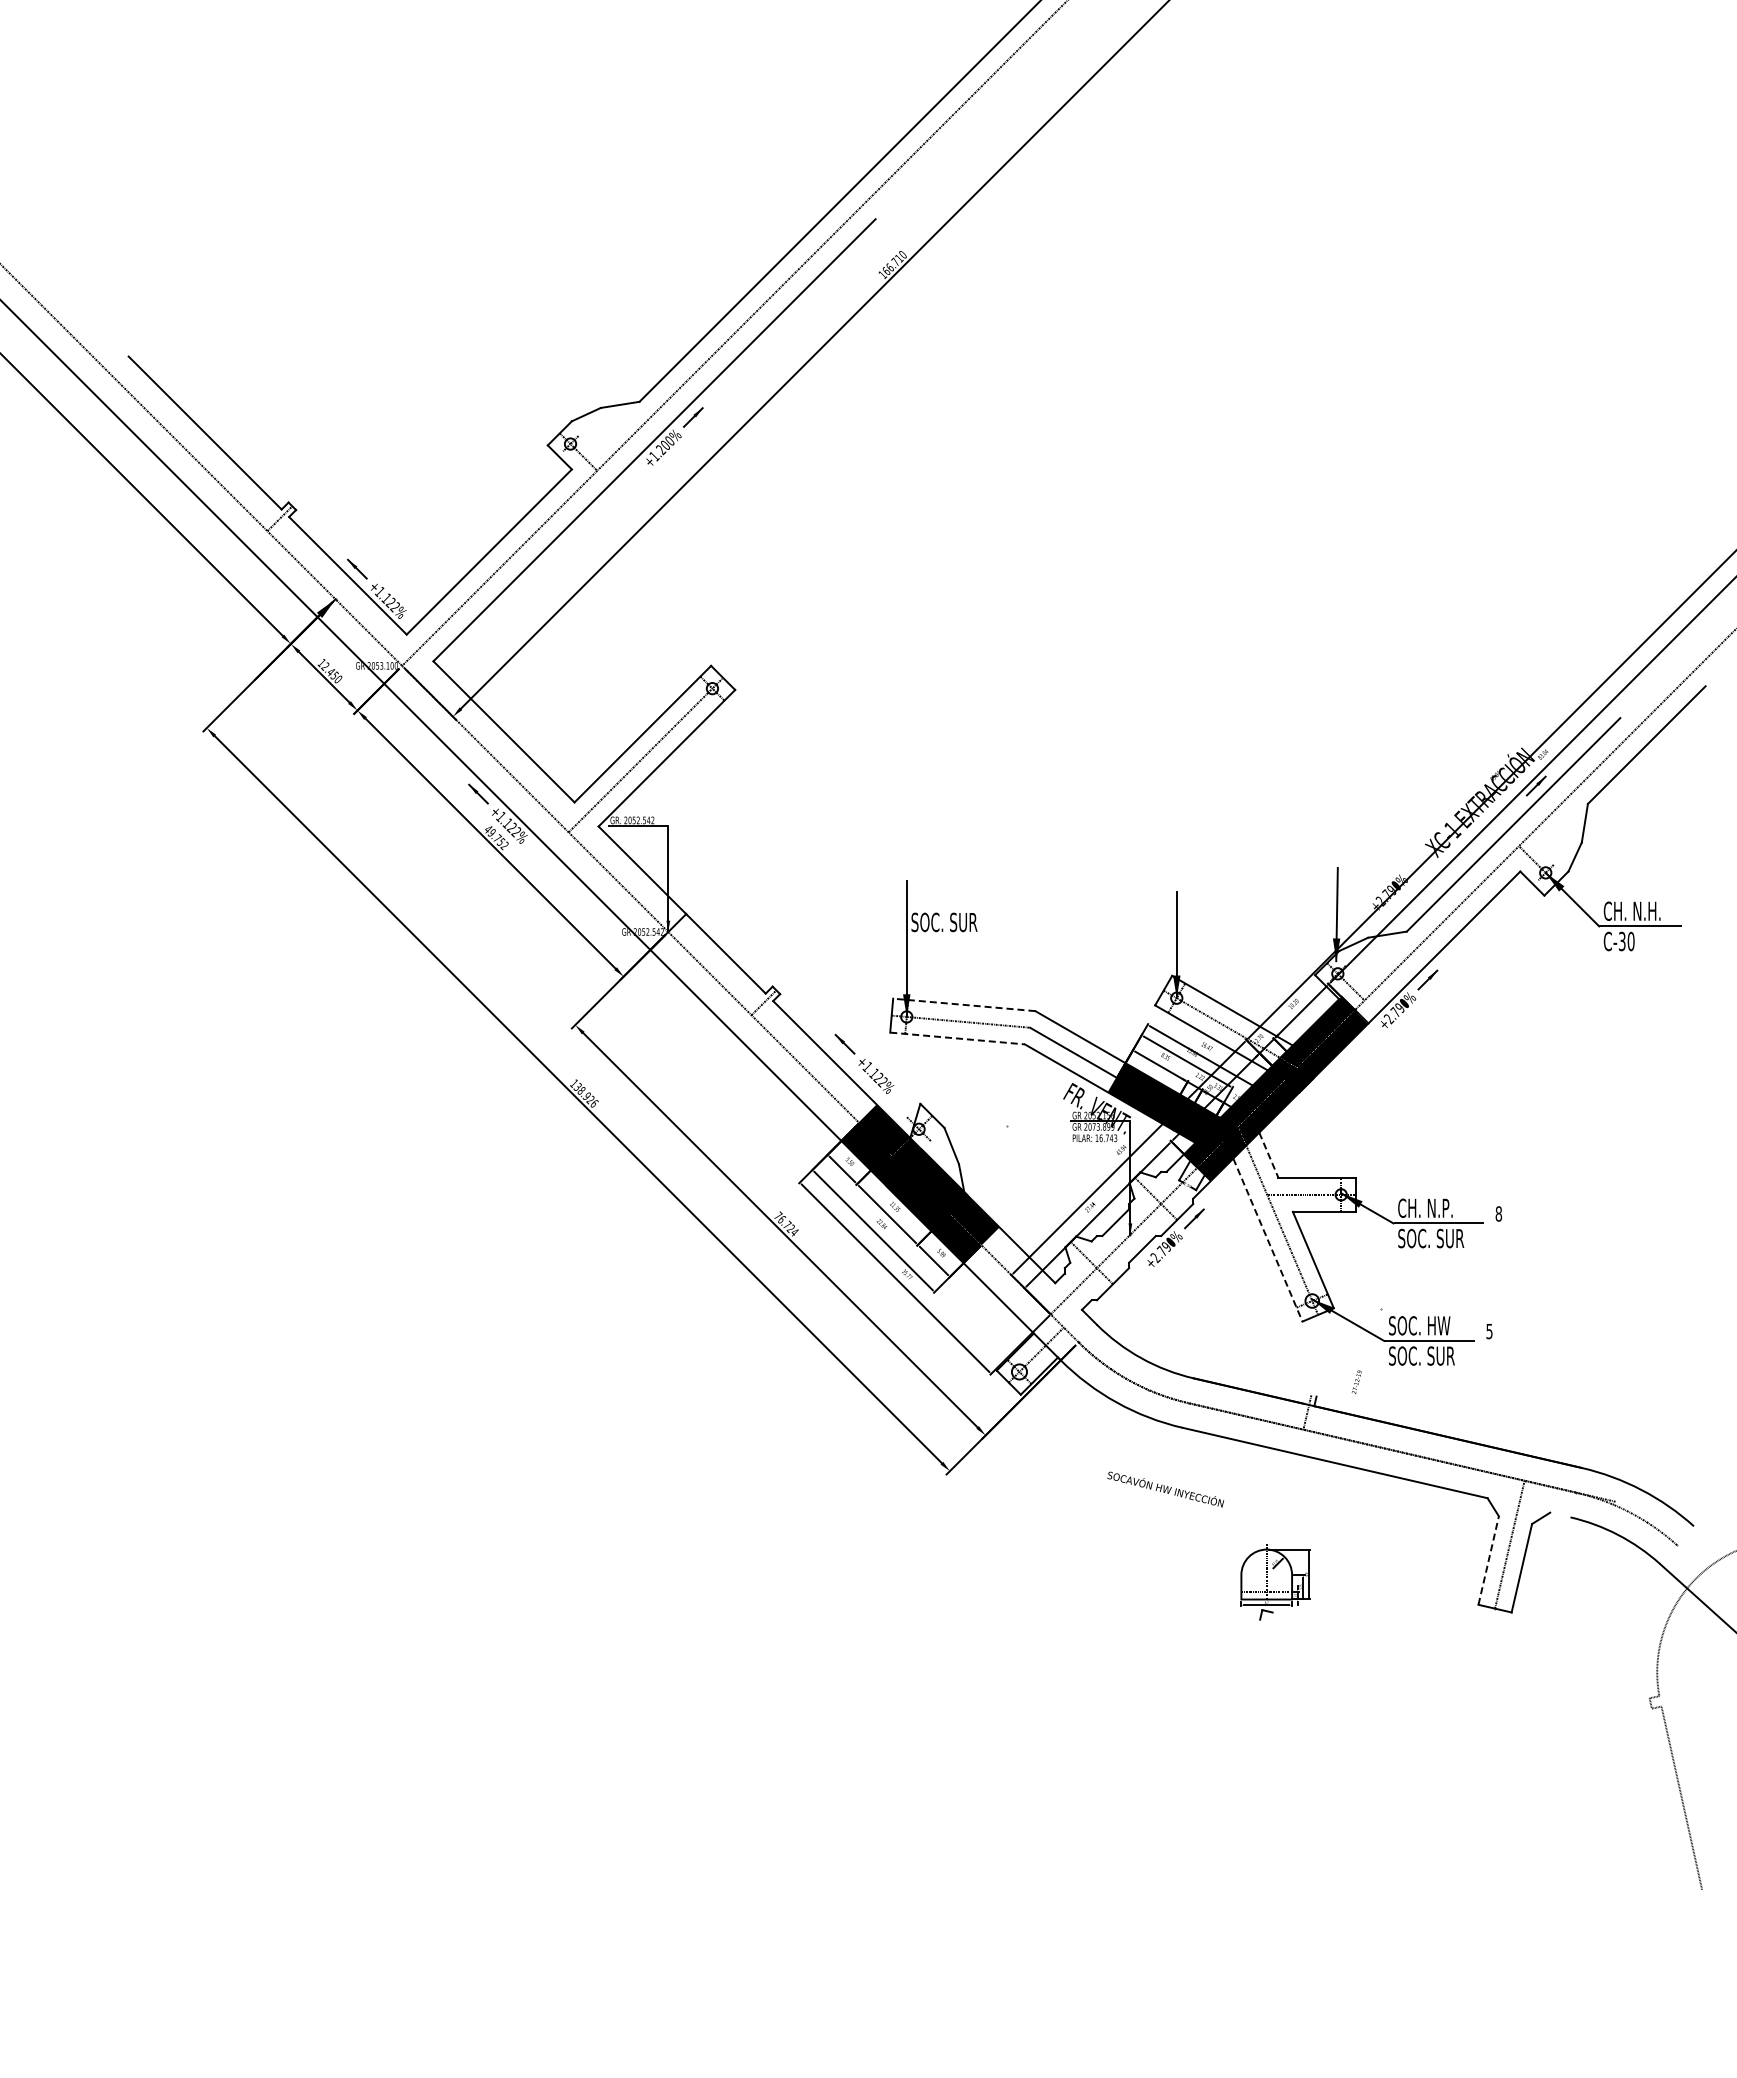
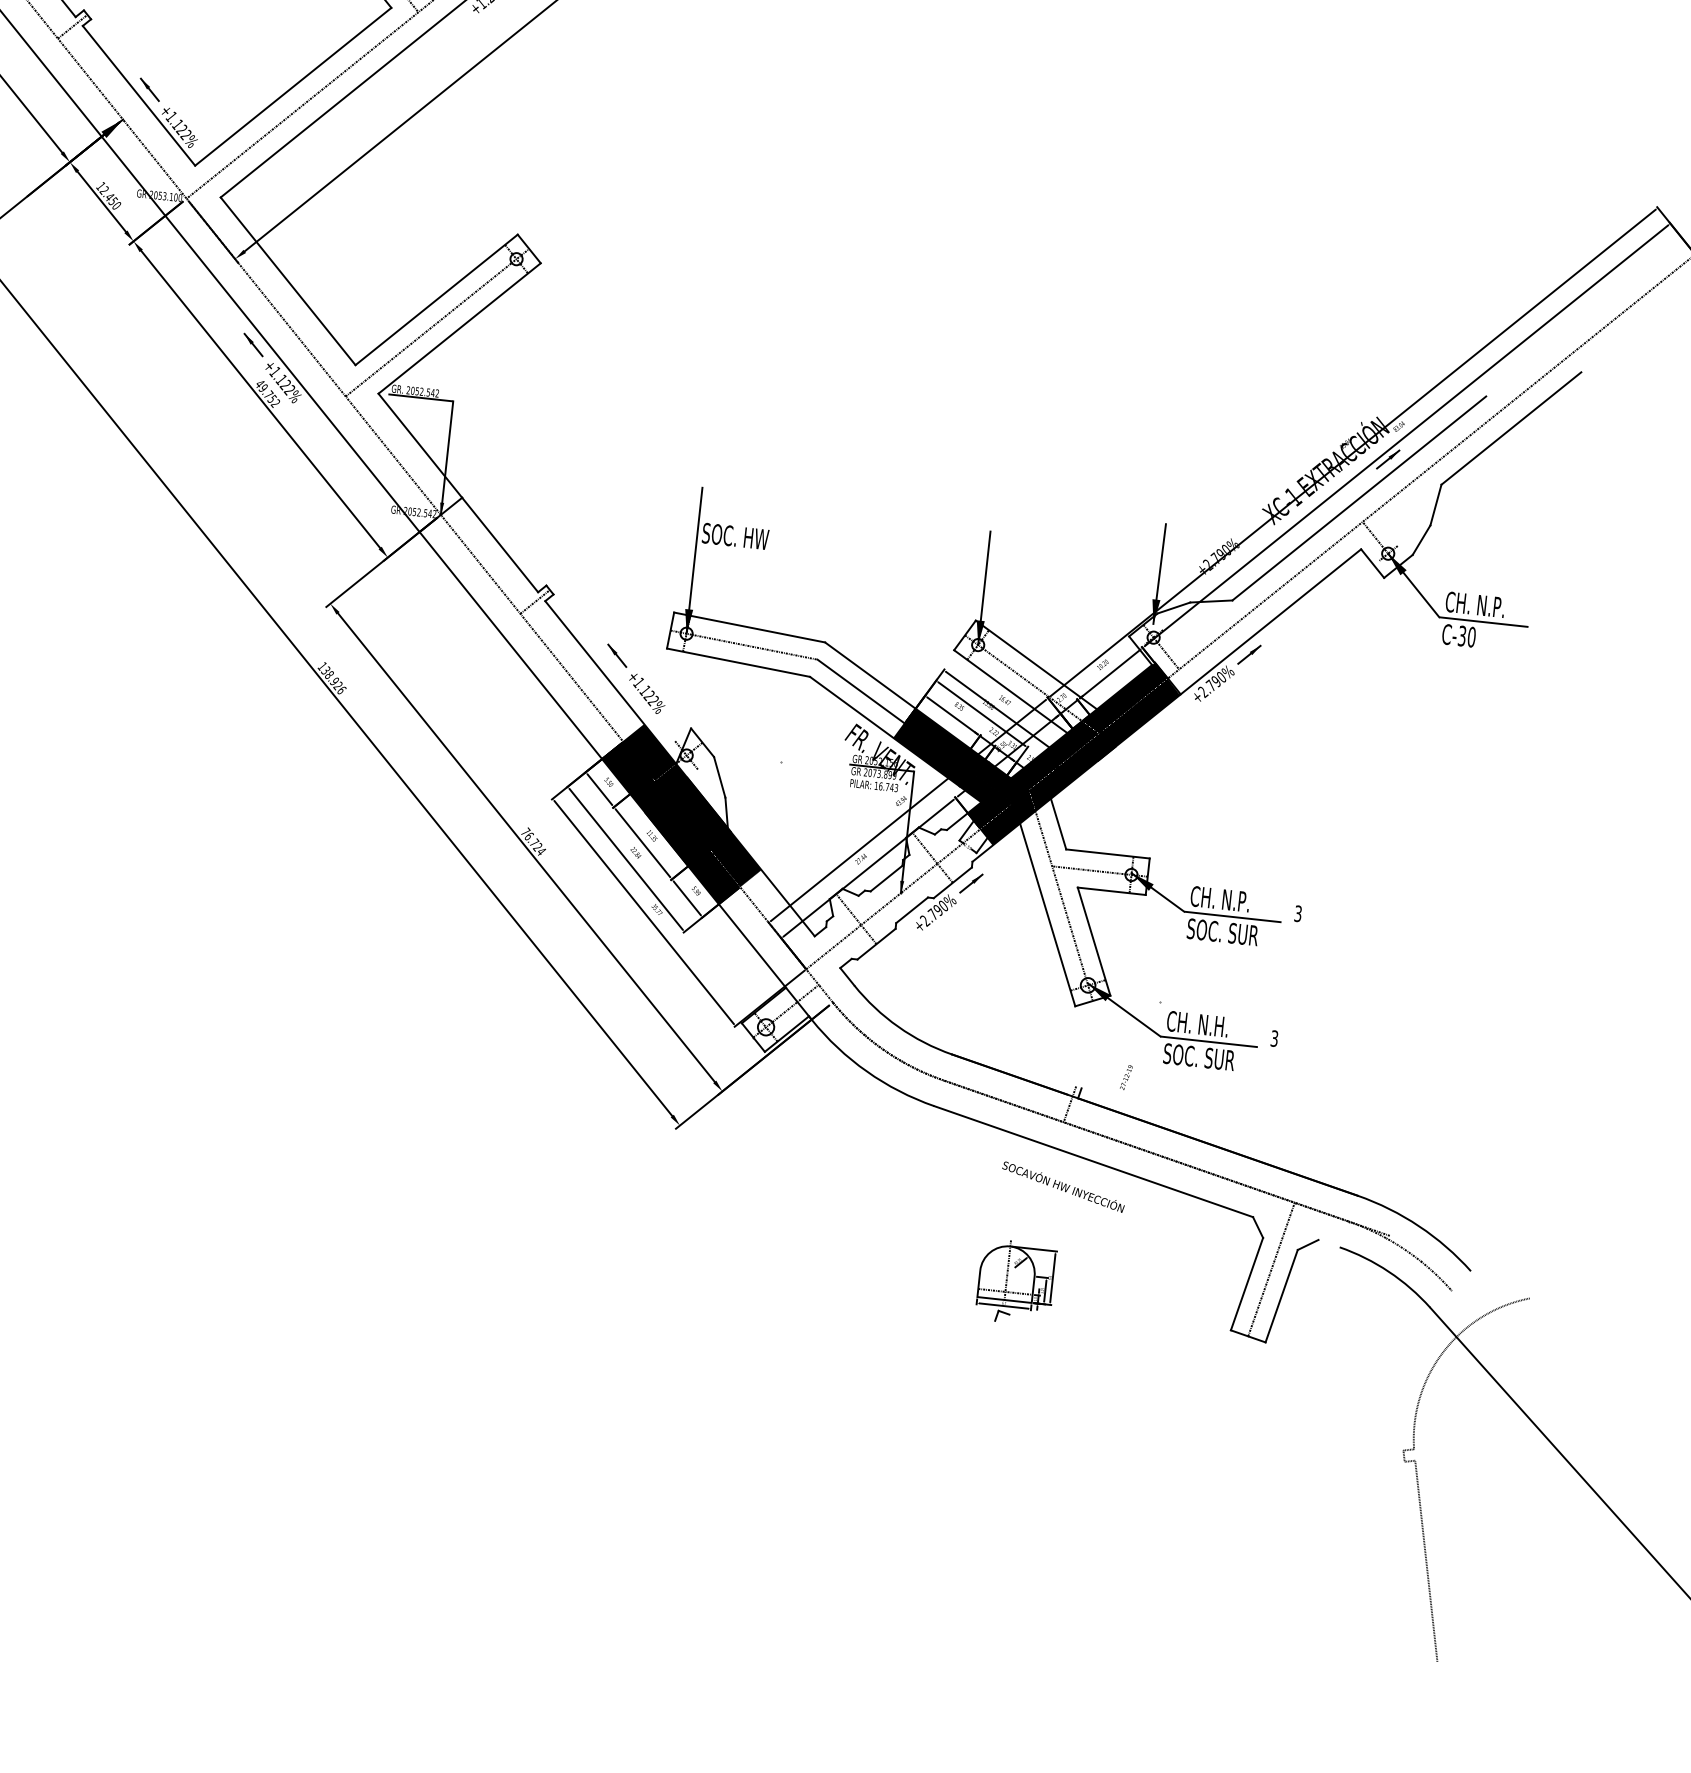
text: (1655, 910) -> (1501, 606), CH. N.H. -> CH. N.P.
text: (963, 922) -> (758, 539), SOC. SUR -> SOC. HW
line: (963, 1004) -> (748, 626), dashed -> solid
line: (957, 1038) -> (738, 662), dashed -> solid
line: (1268, 1155) -> (1058, 824), dashed -> solid
text: (1498, 1213) -> (1297, 913), 8 -> 3
line: (1267, 1240) -> (1047, 915), dashed -> solid
text: (1419, 1325) -> (1200, 1024), SOC. HW -> CH. N.H.
text: (1489, 1330) -> (1274, 1037), 5 -> 3
text: (1165, 1489) -> (1063, 1187), moved
line: (1488, 1560) -> (1246, 1284), dashed -> solid

